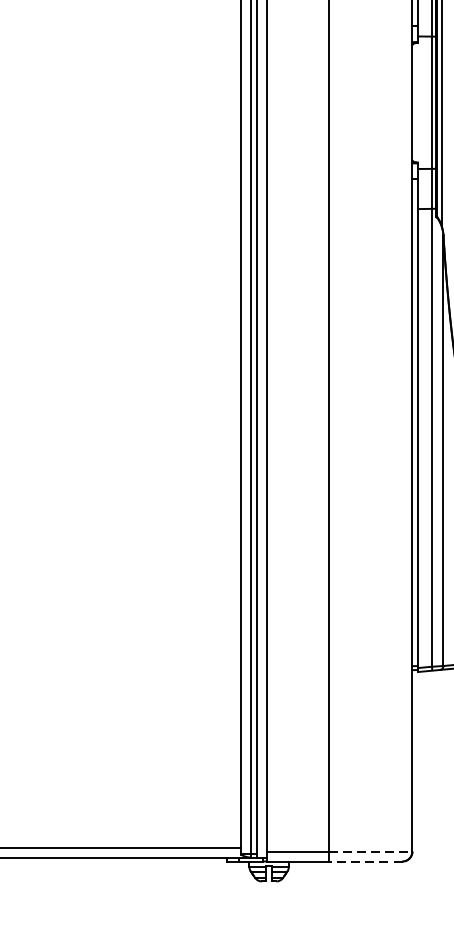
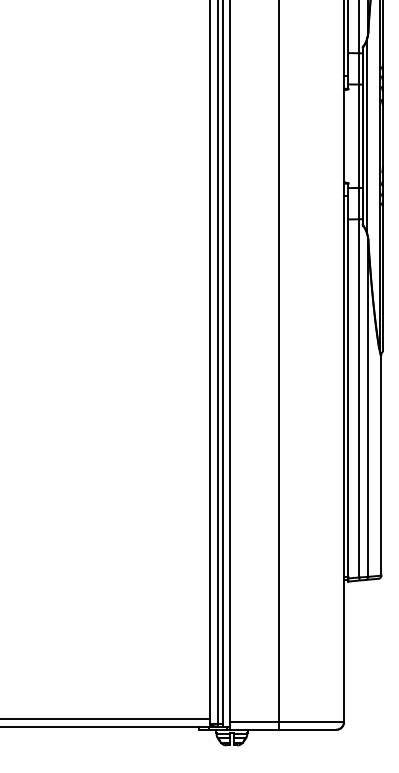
line: (370, 852) -> (311, 722), dashed -> solid
line: (365, 861) -> (307, 729), dashed -> solid

